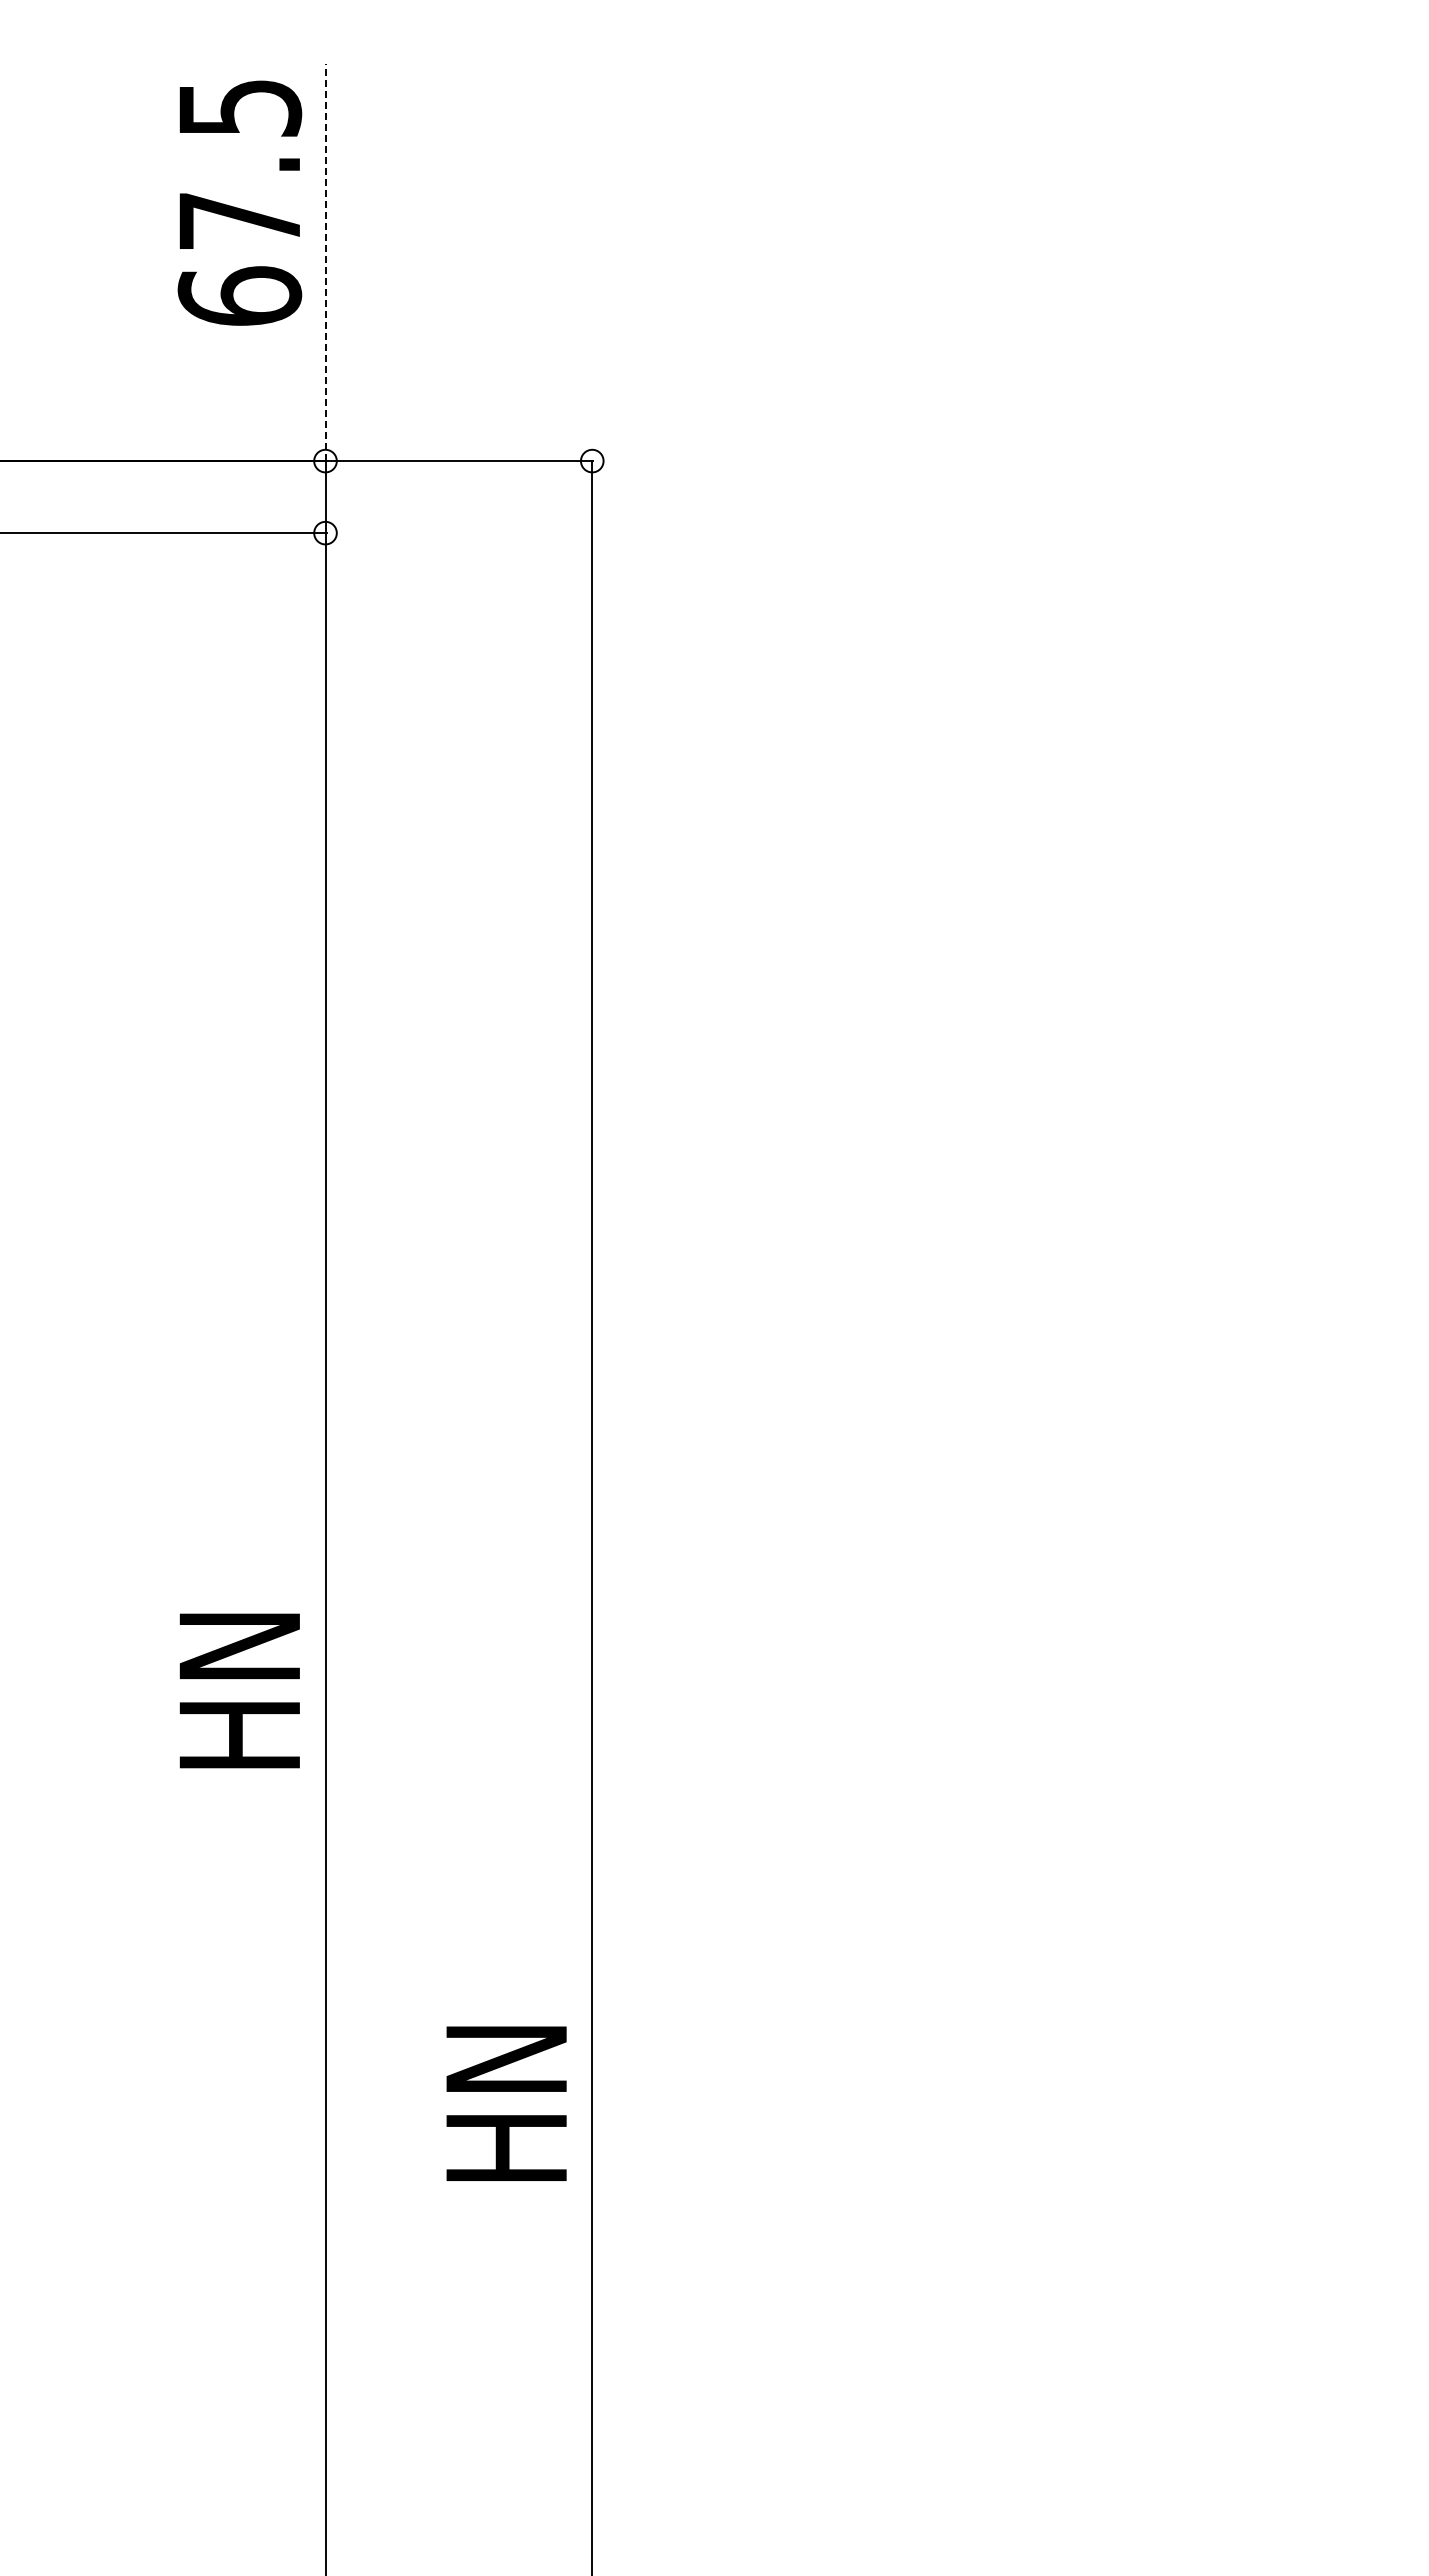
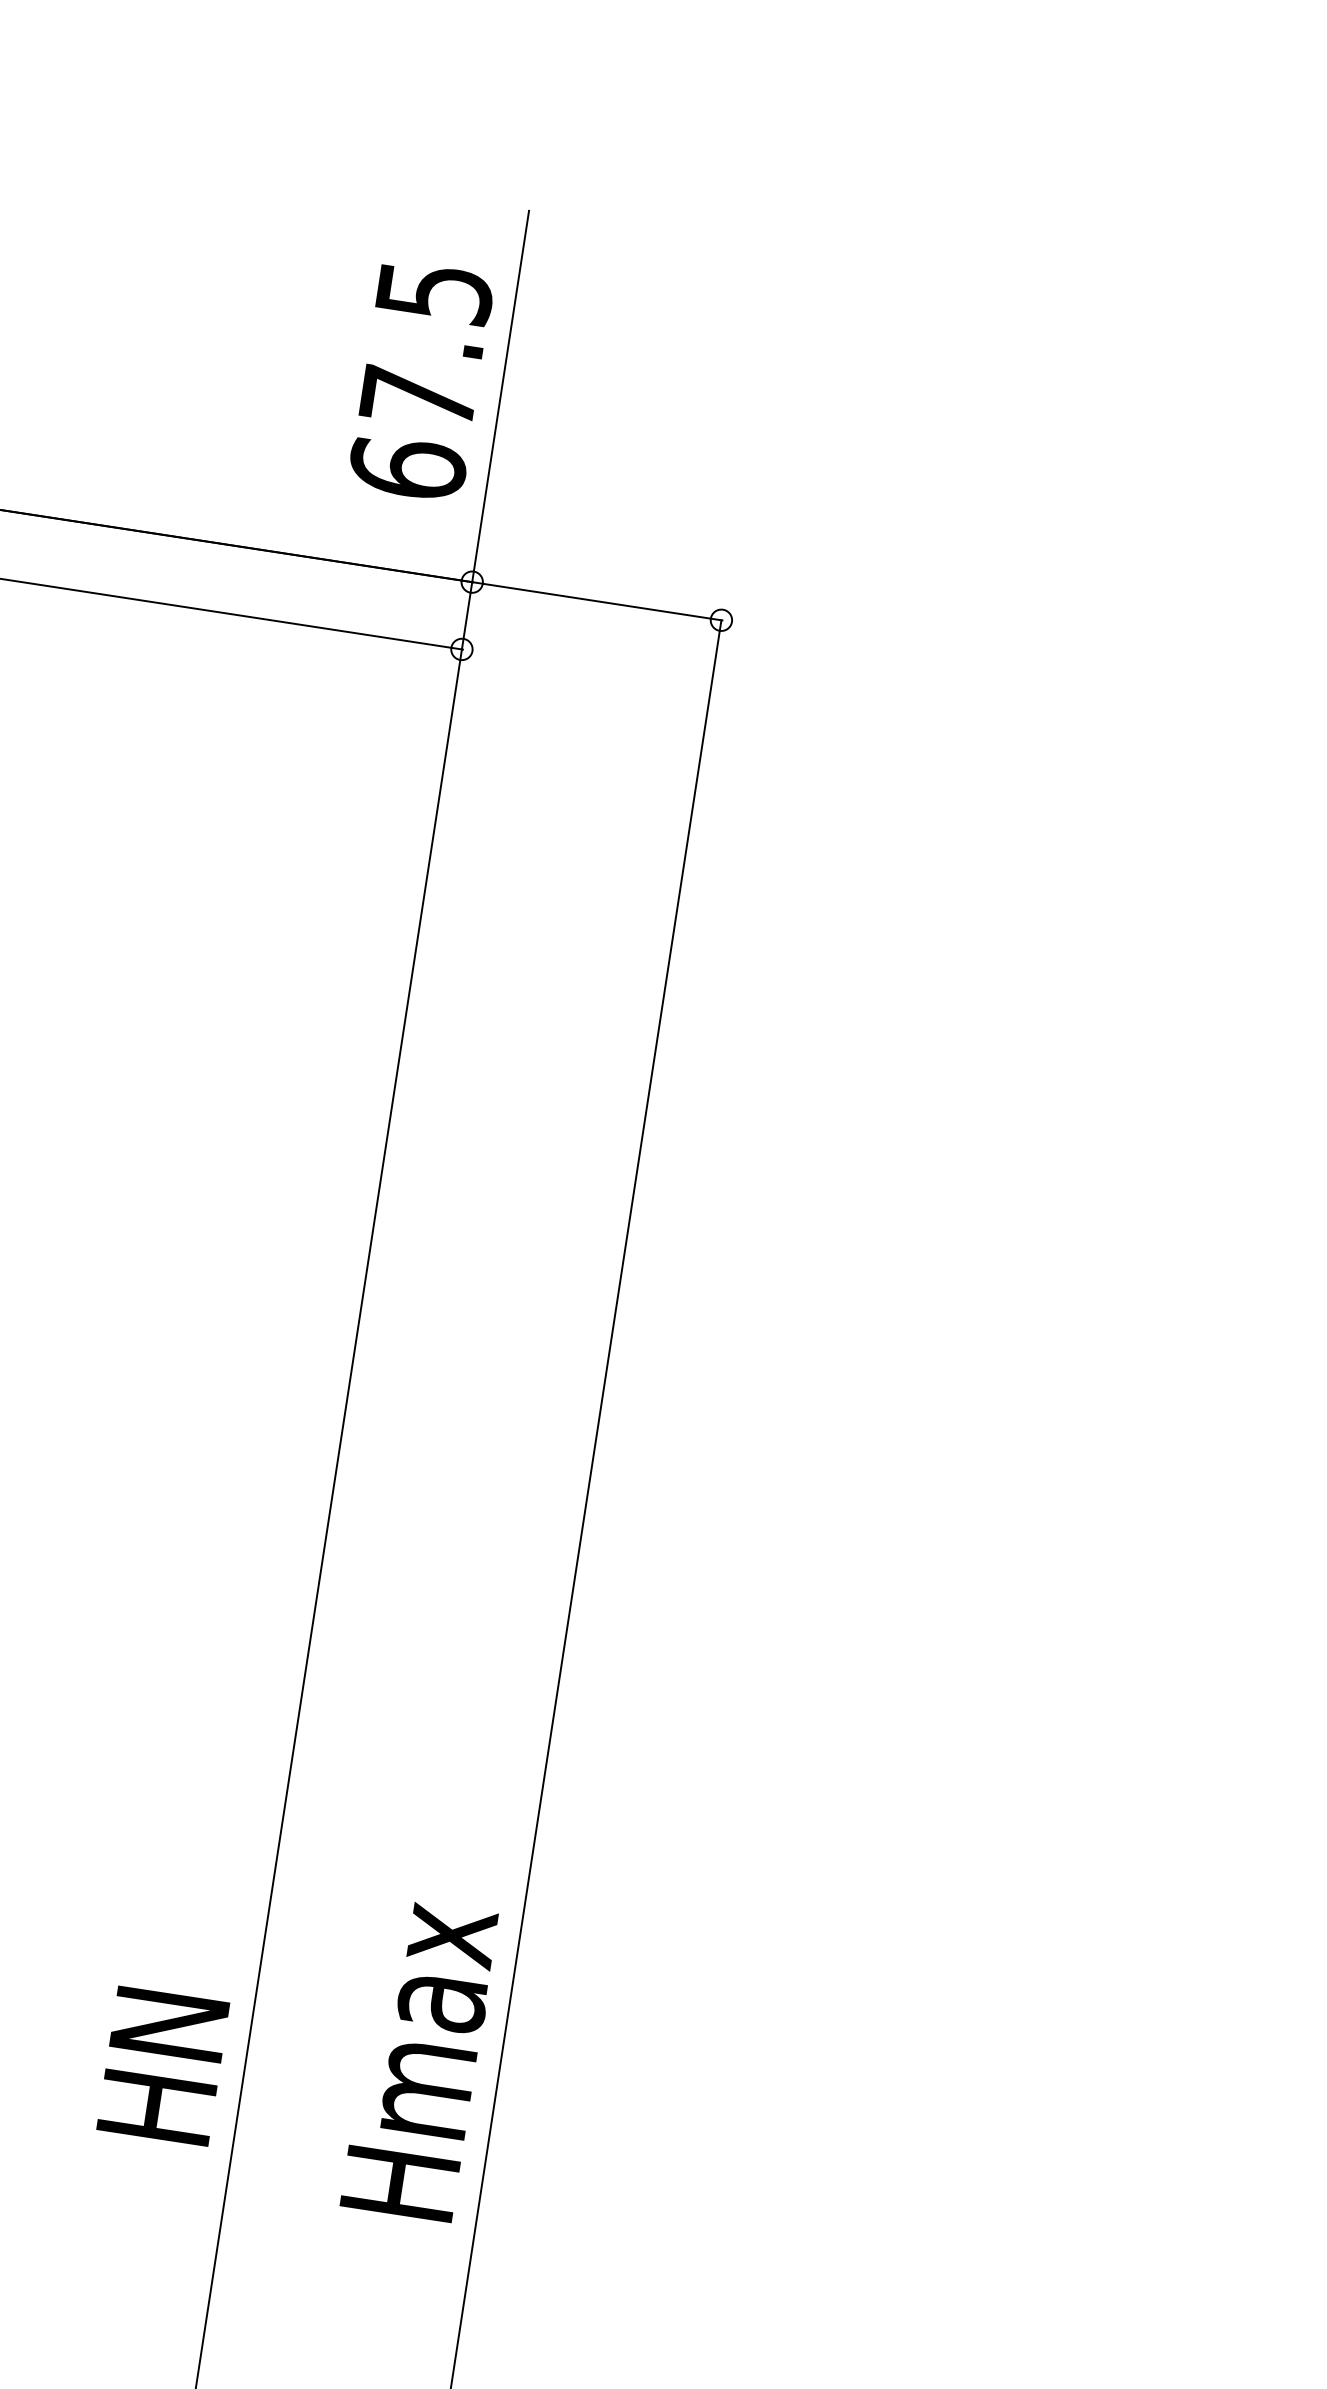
text: (239, 202) -> (420, 380), moved
line: (325, 262) -> (500, 396), dashed -> solid
text: (239, 1690) -> (162, 2065), moved
text: (507, 1970) -> (426, 2018), HN -> Hmax

